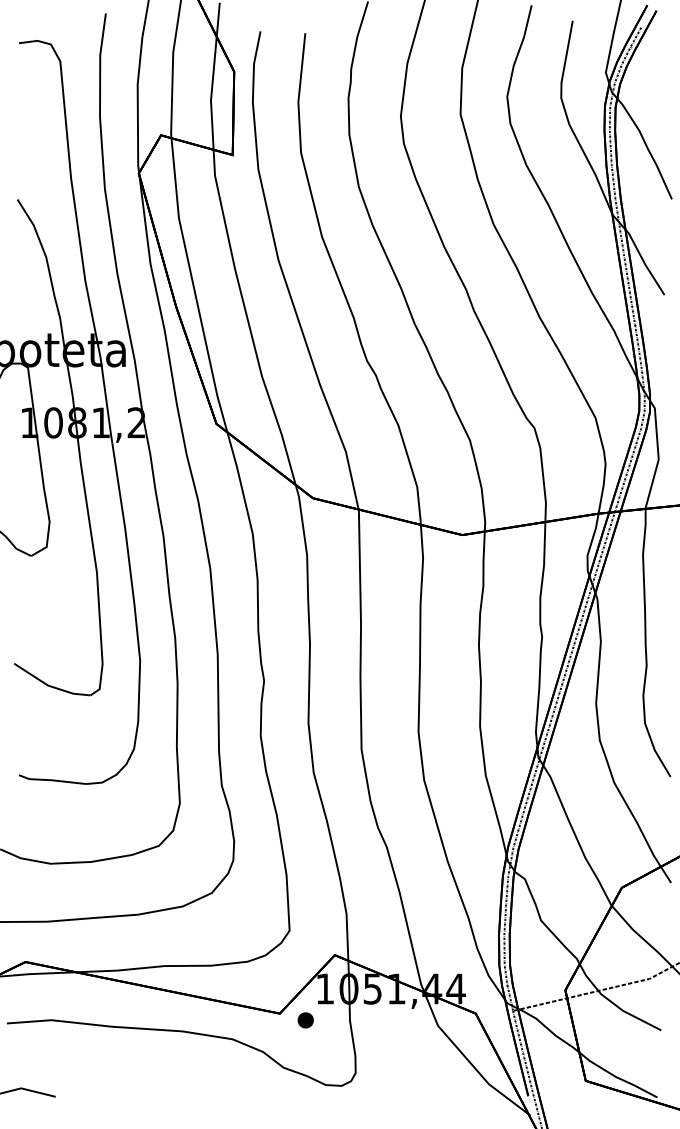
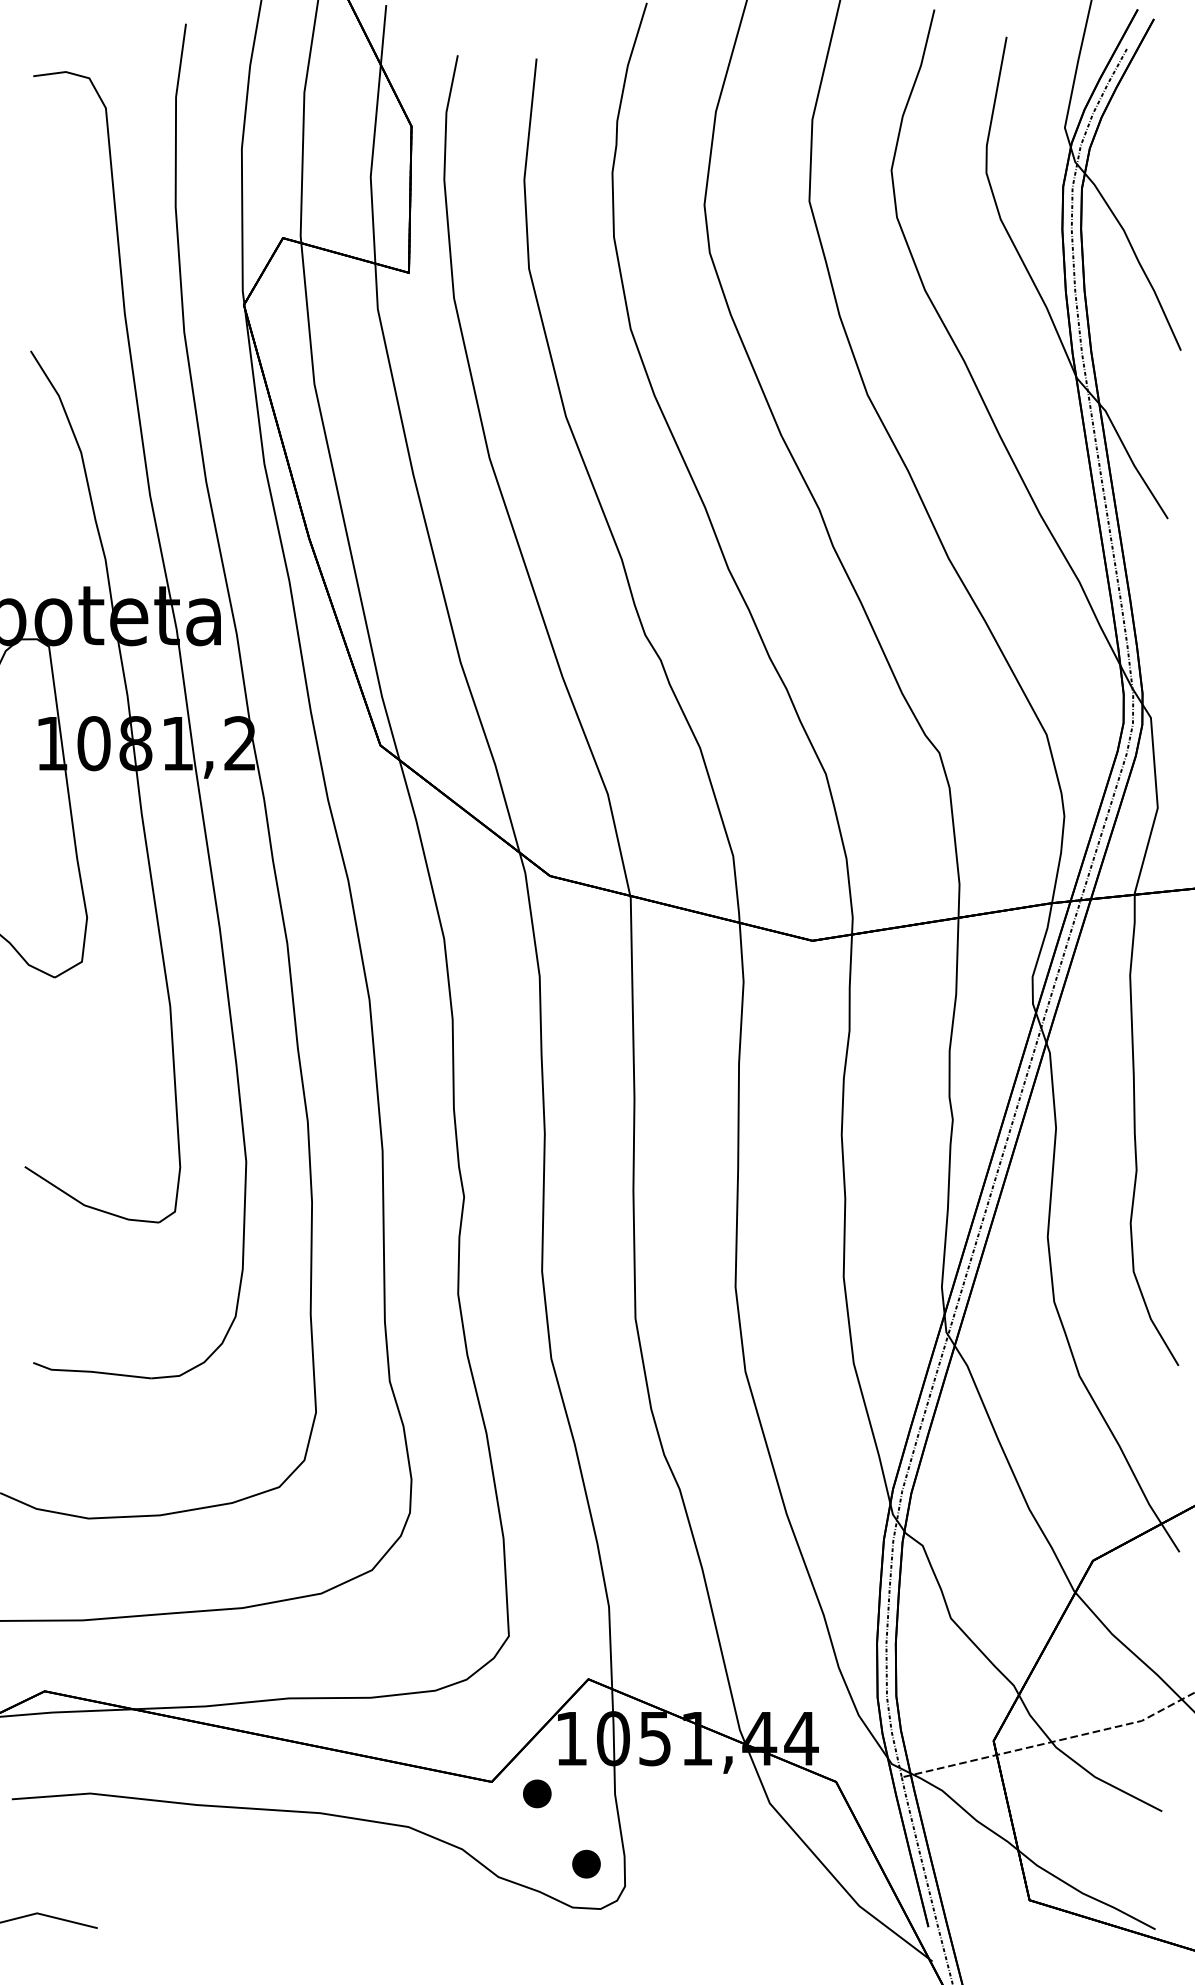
part: (333, 1060) -> (586, 1864), added

